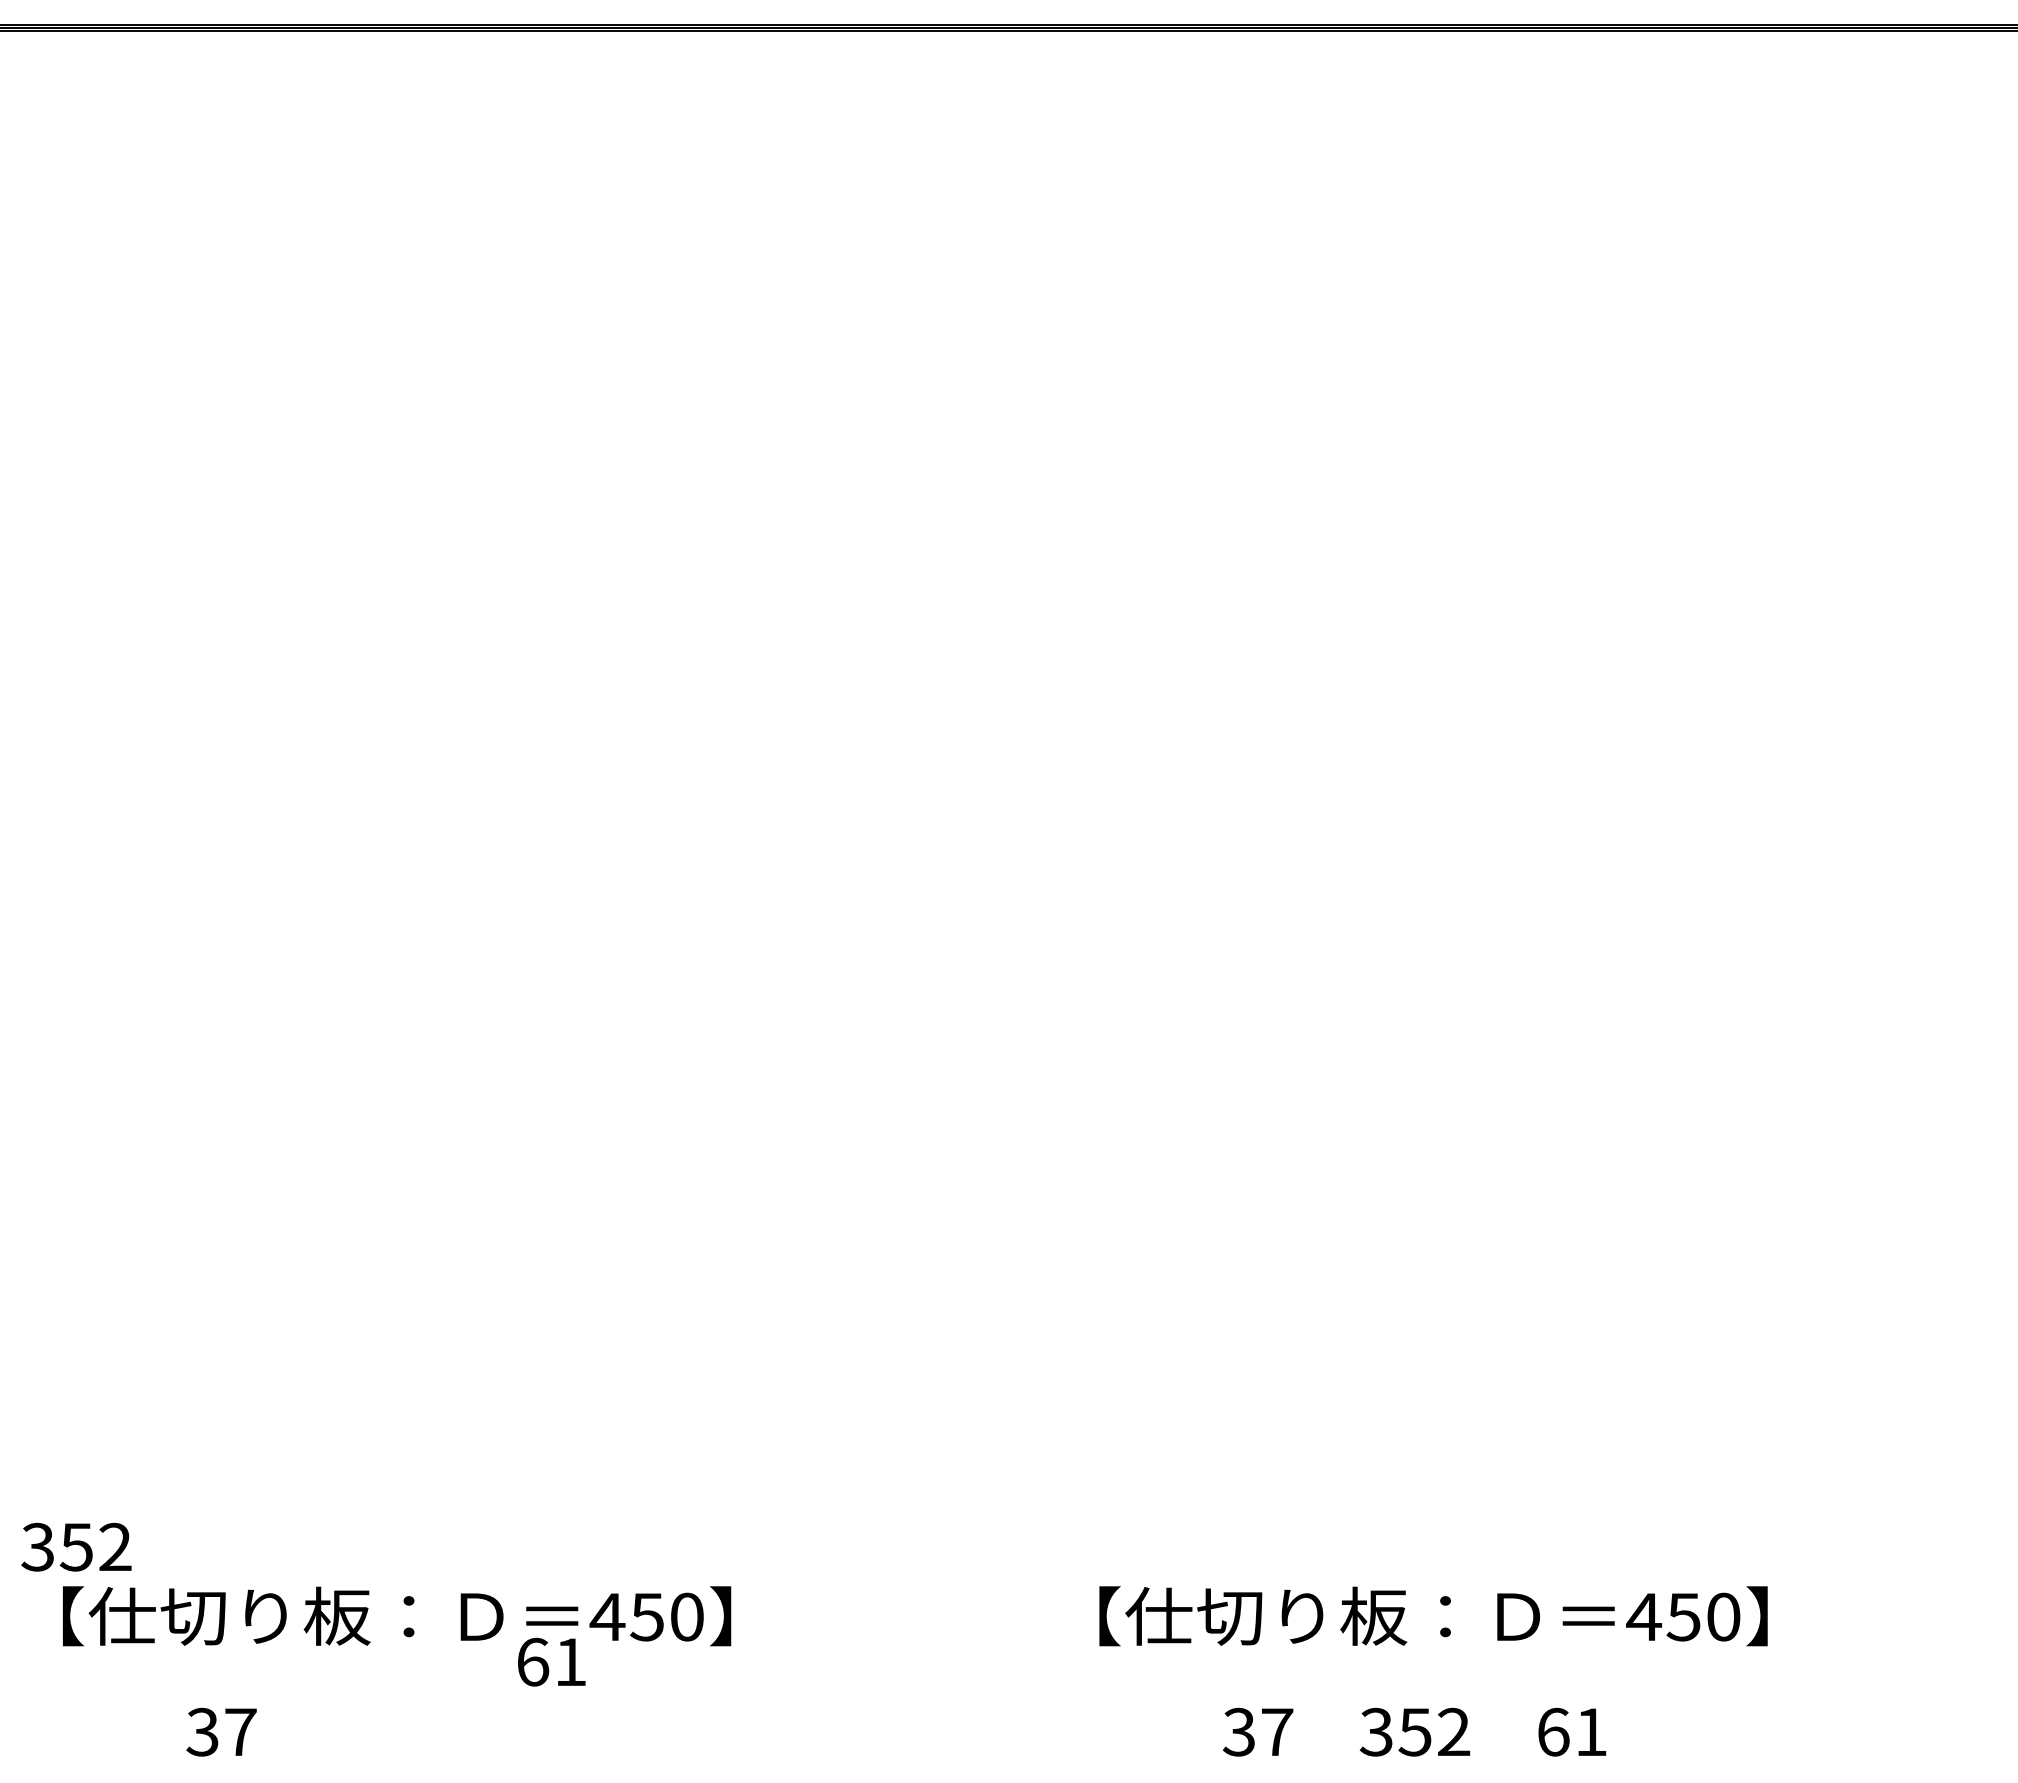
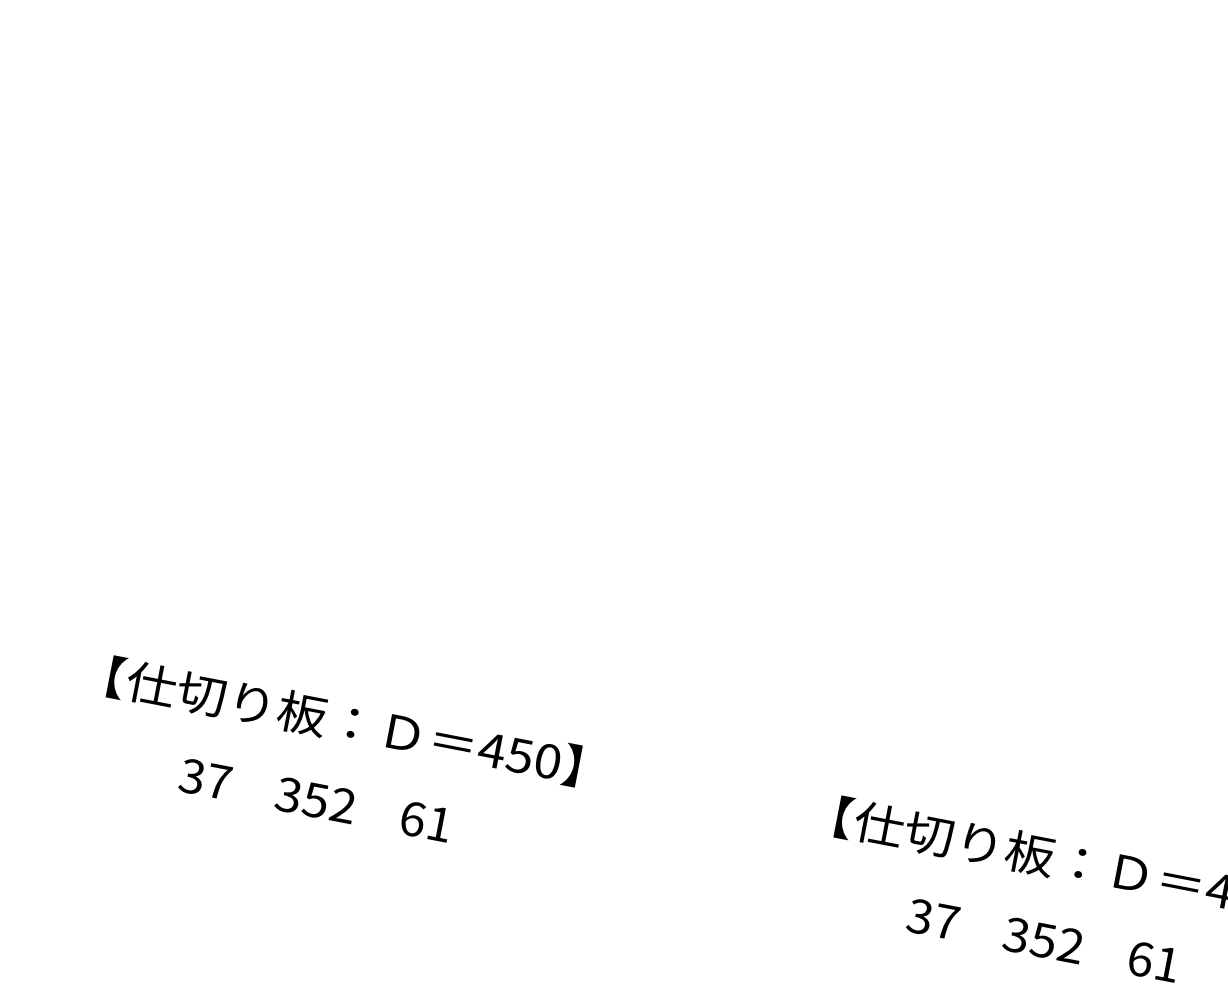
text: (76, 1546) -> (315, 799), moved
text: (551, 1661) -> (425, 821), moved

